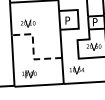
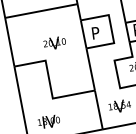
text: (28, 23) -> (55, 43), moved
line: (33, 50) -> (50, 85), dashed -> solid

